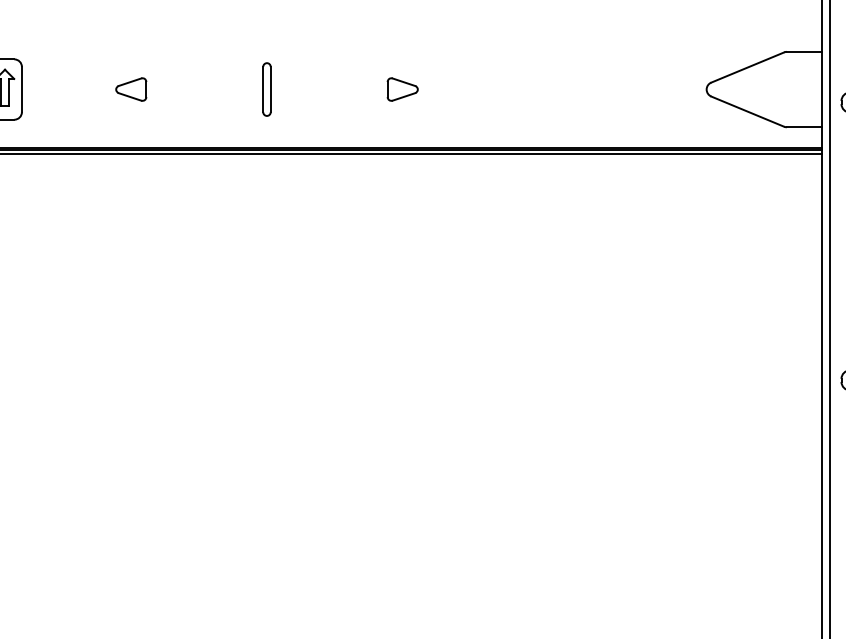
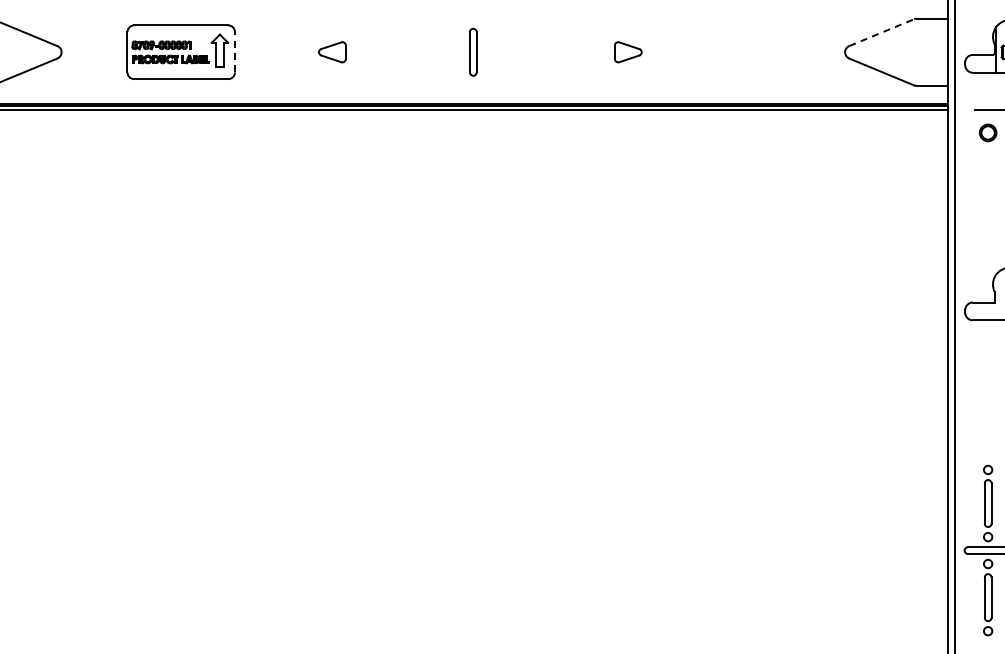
line: (748, 67) -> (882, 32), solid -> dashed
line: (21, 88) -> (234, 51), solid -> dashed
part: (267, 88) -> (473, 51), moved
part: (402, 89) -> (628, 52), moved

